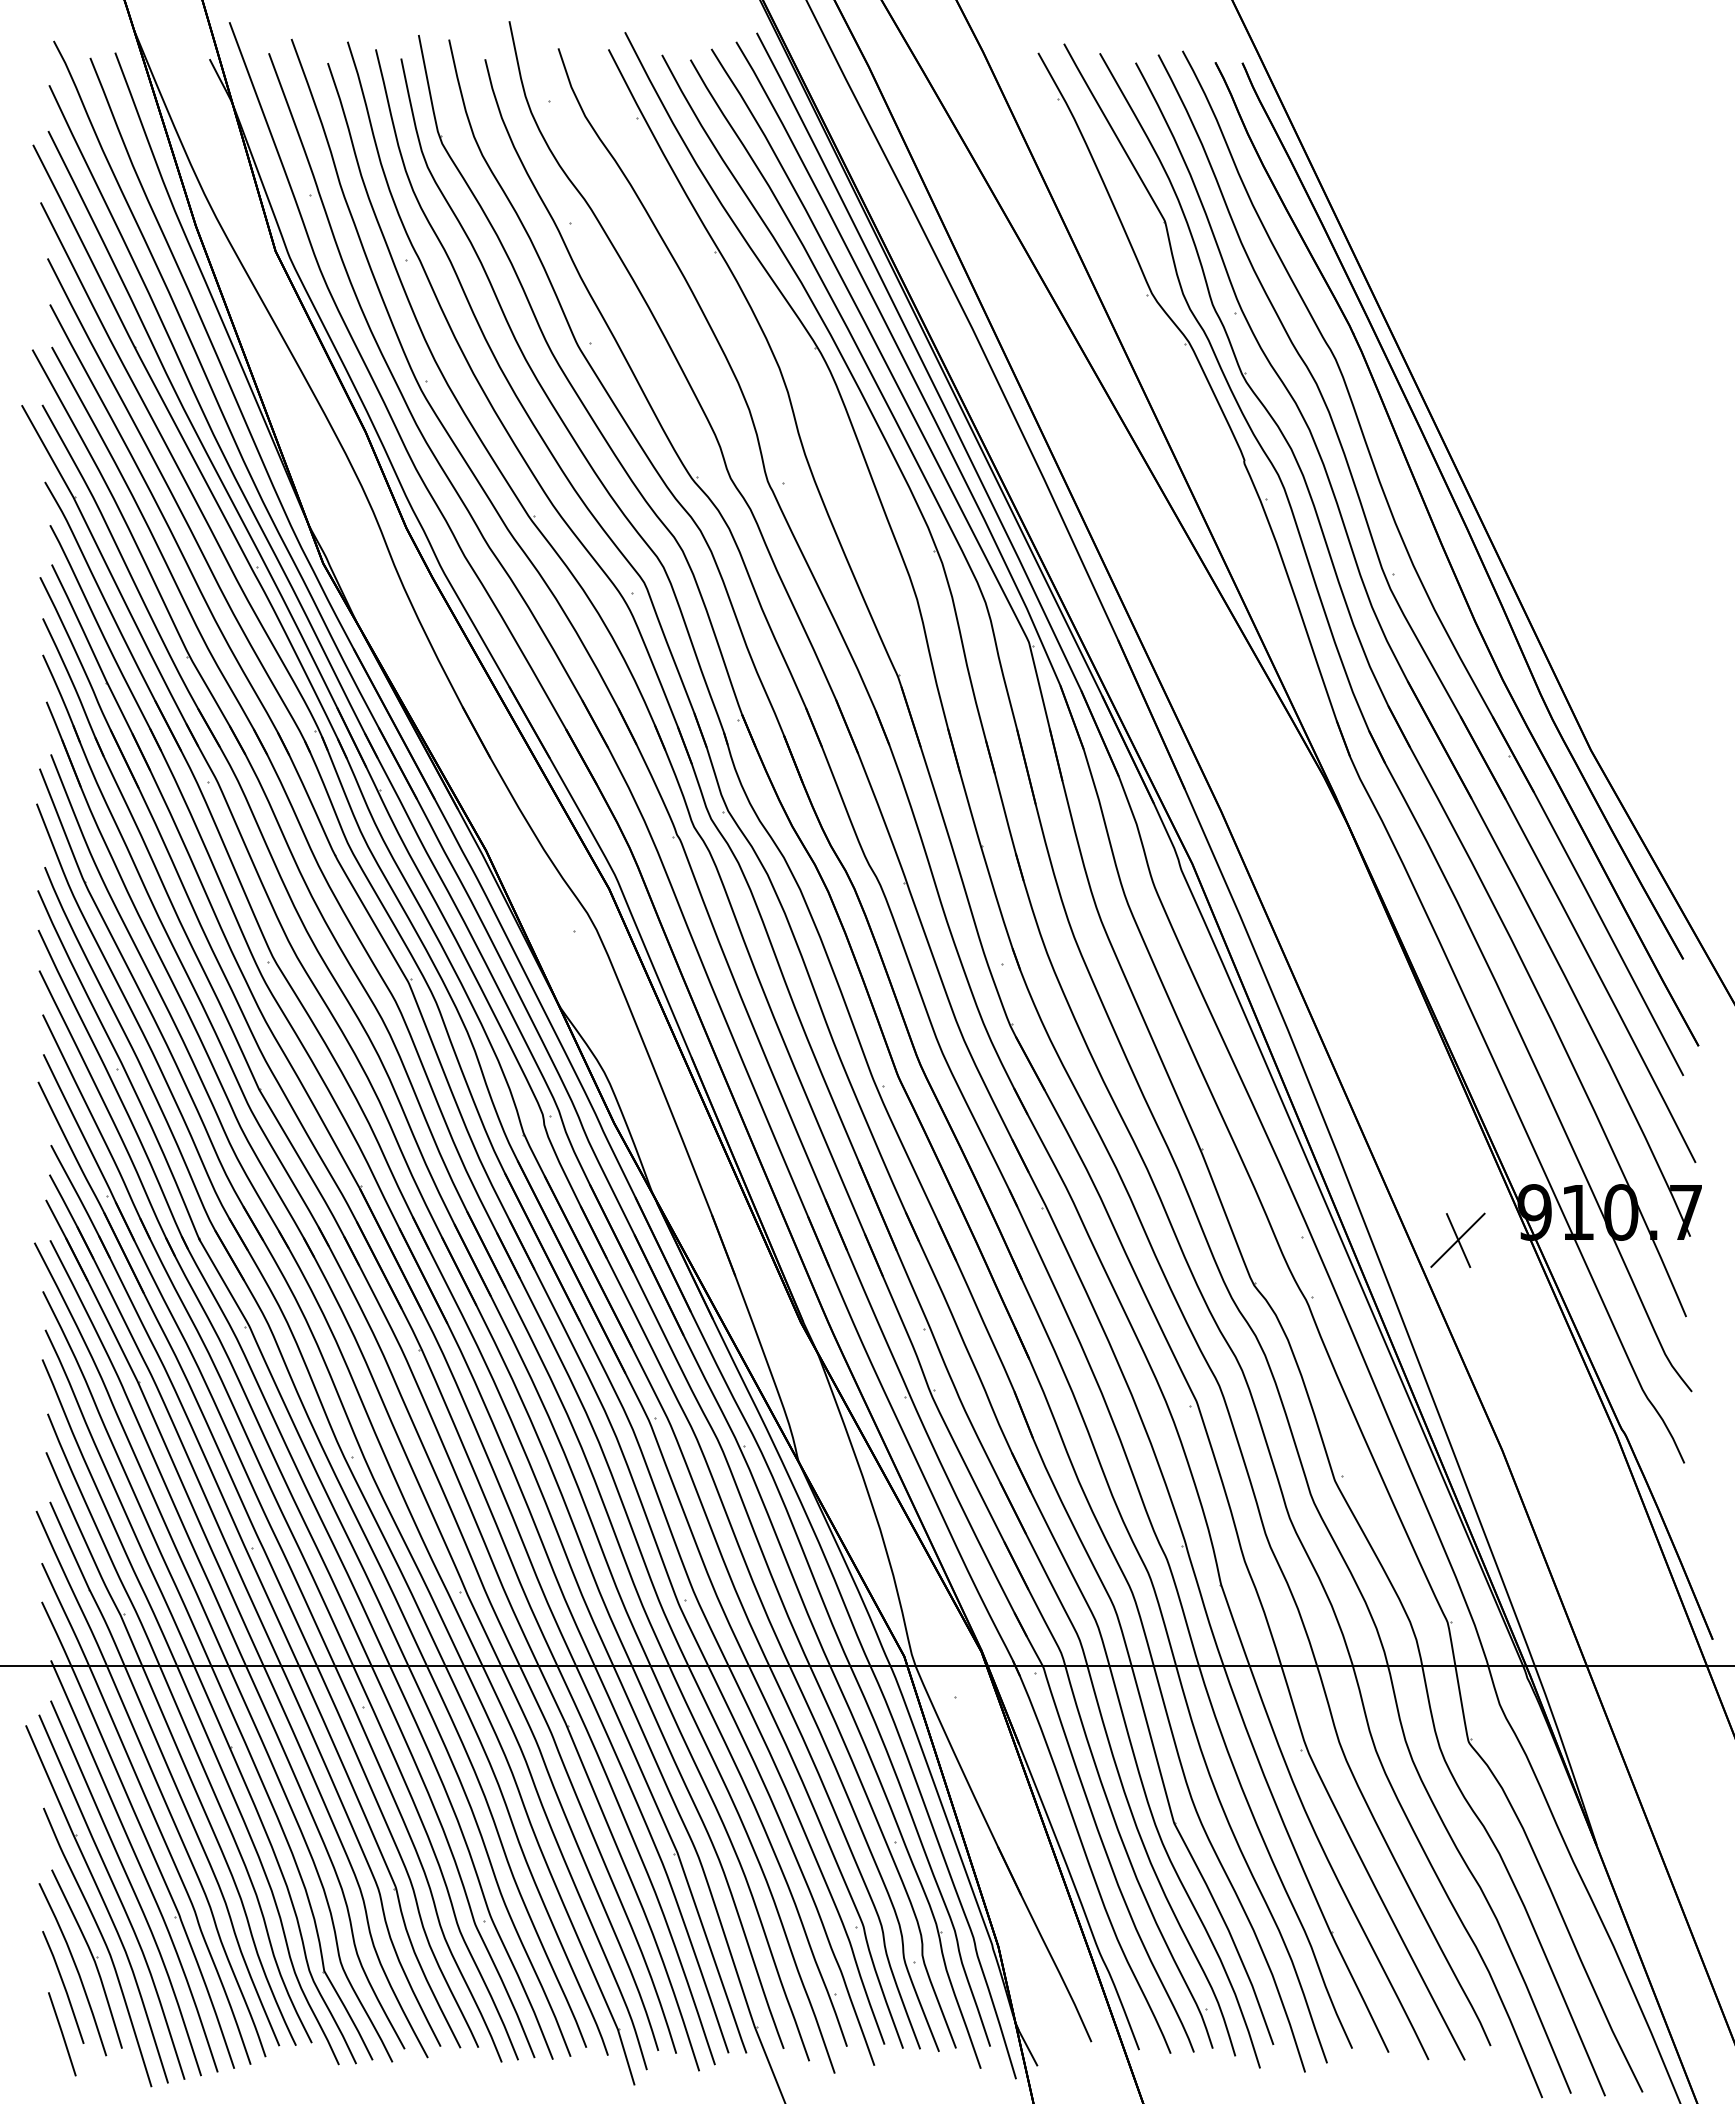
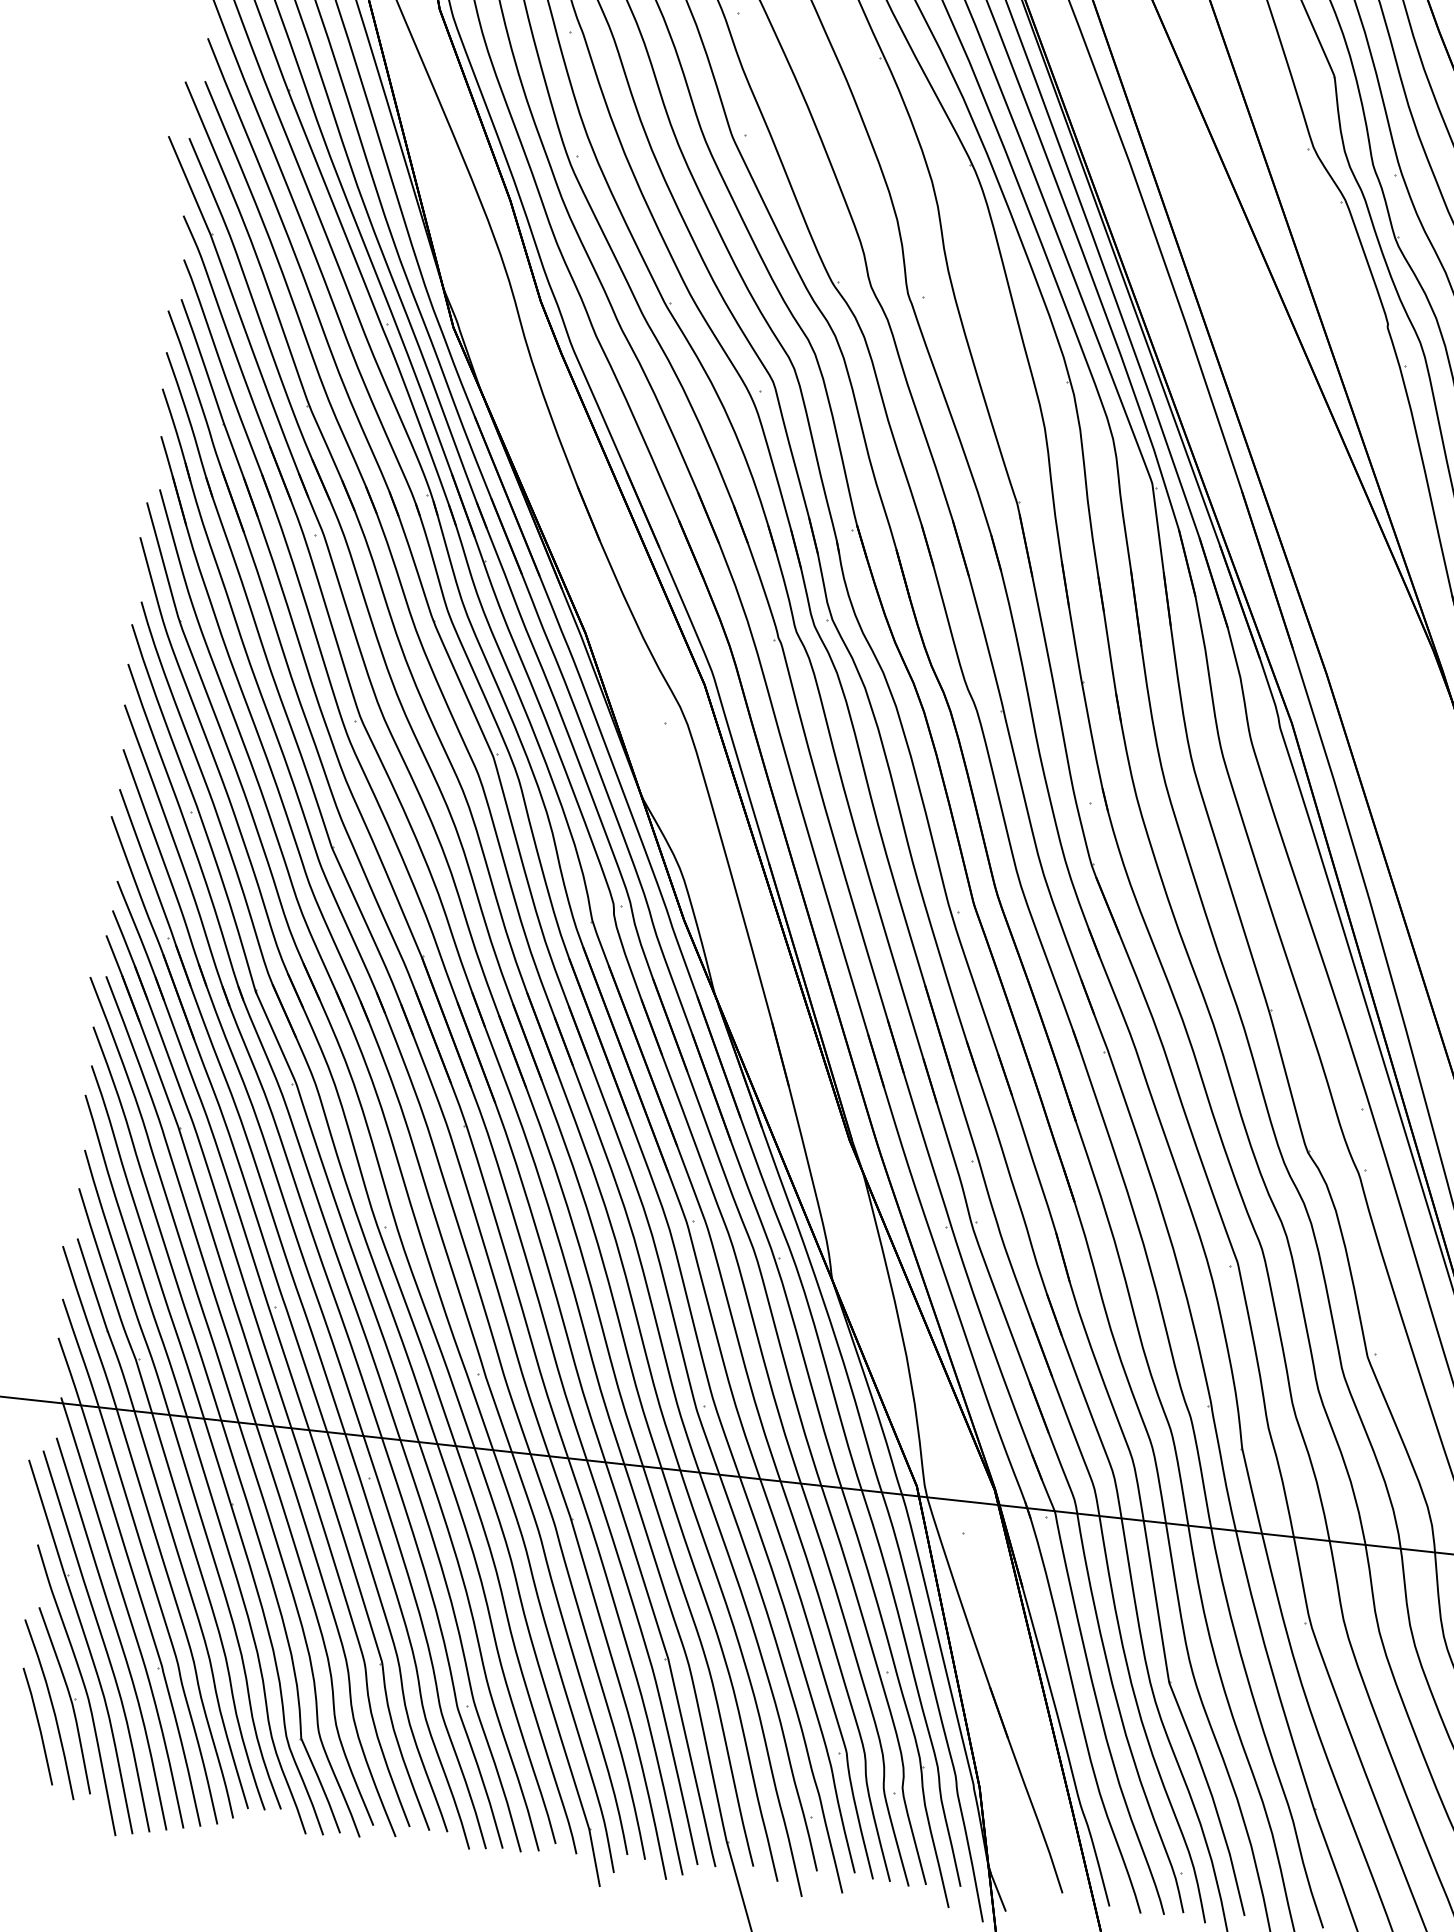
line: (62, 2034) -> (32, 1773), removed

